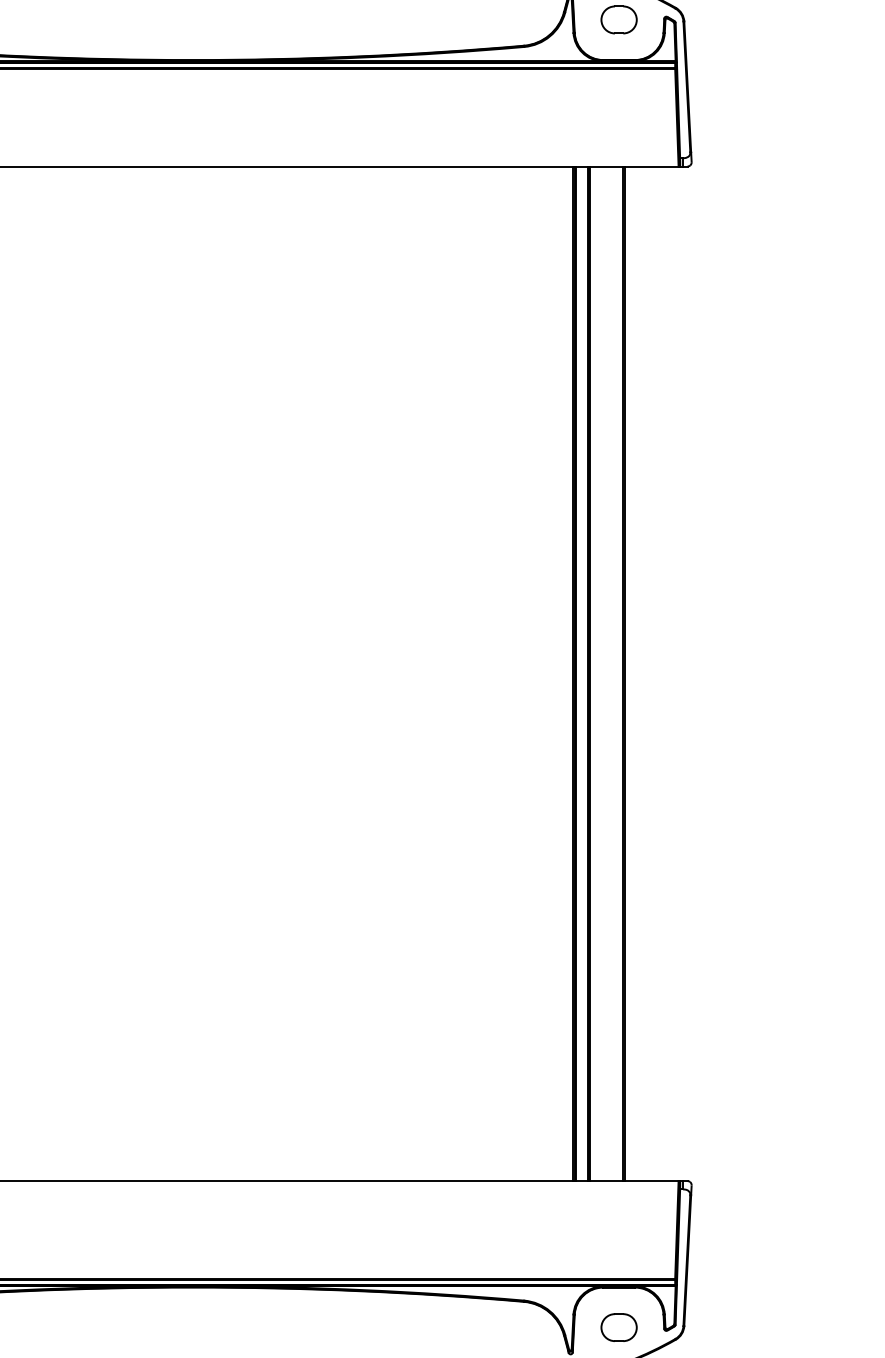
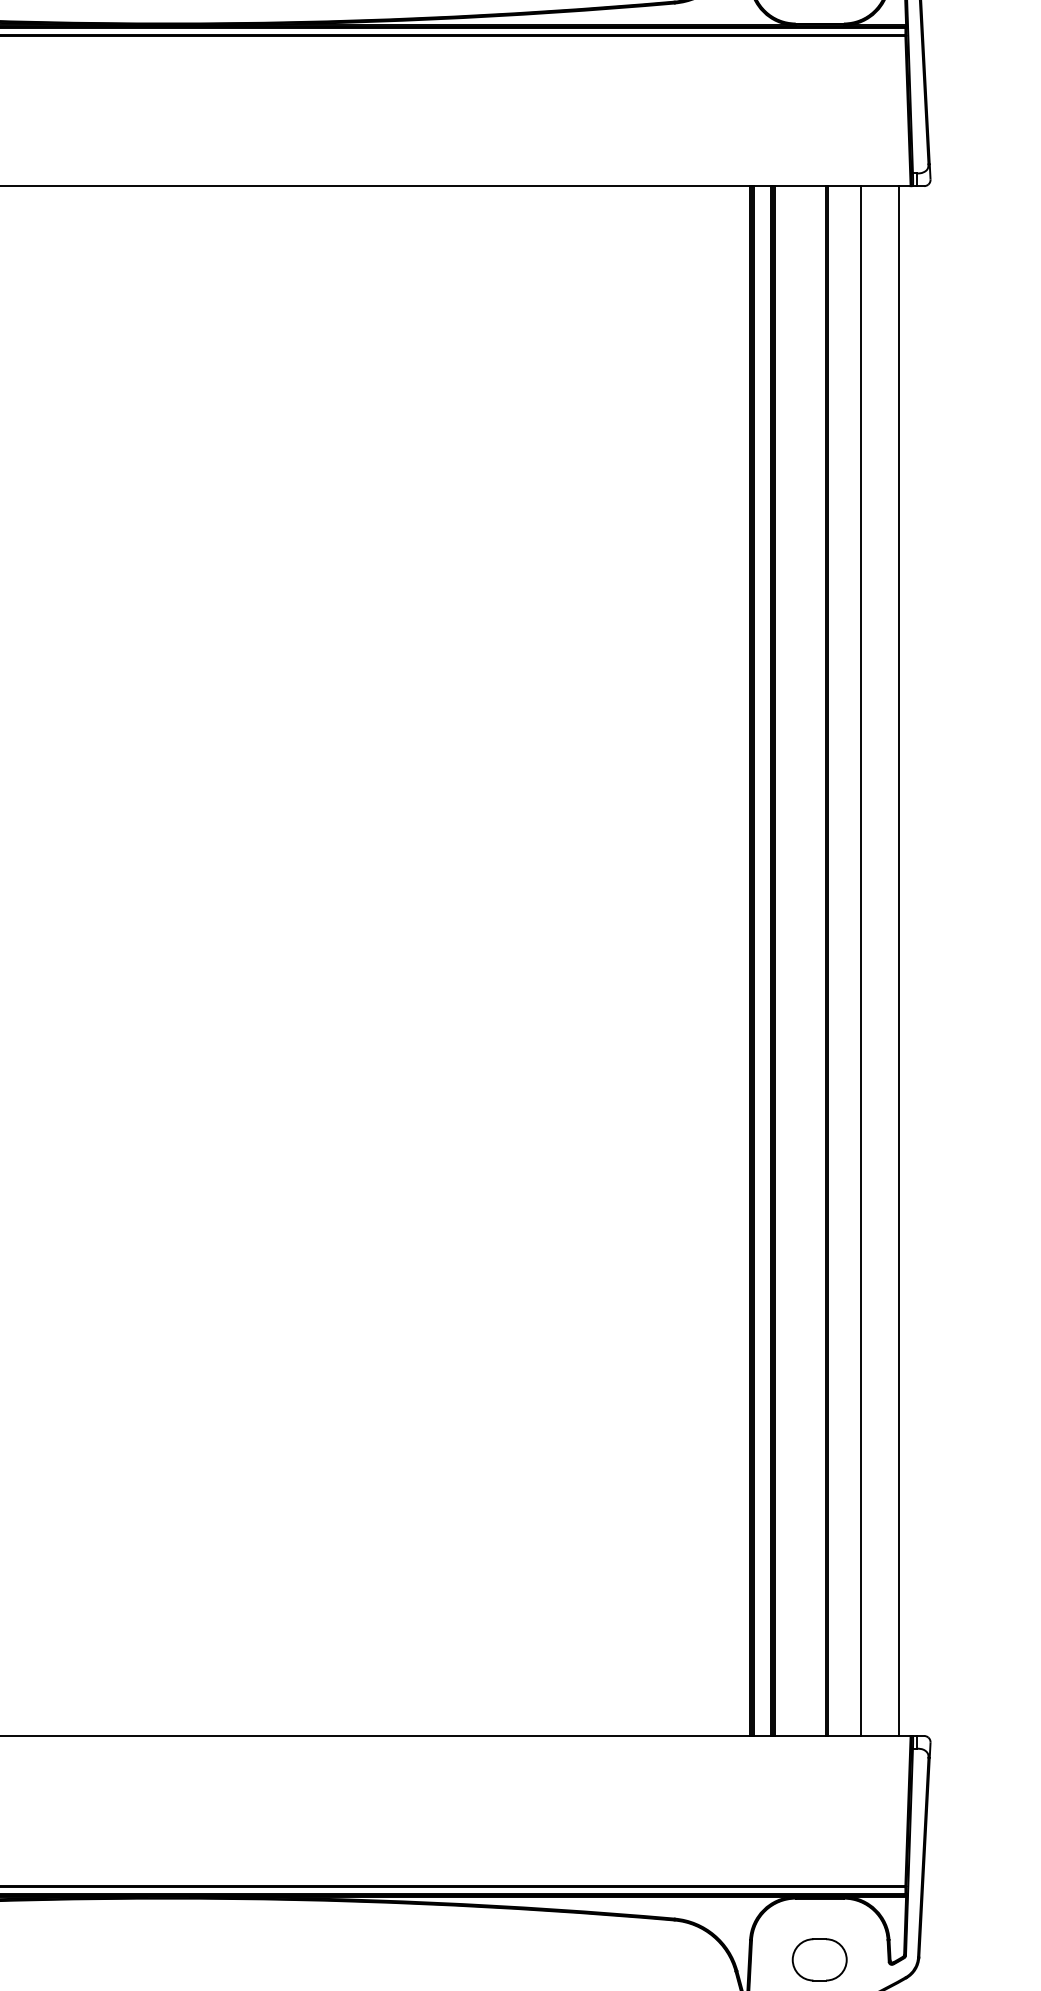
line: (646, 673) -> (861, 960), added
line: (671, 673) -> (899, 960), added

